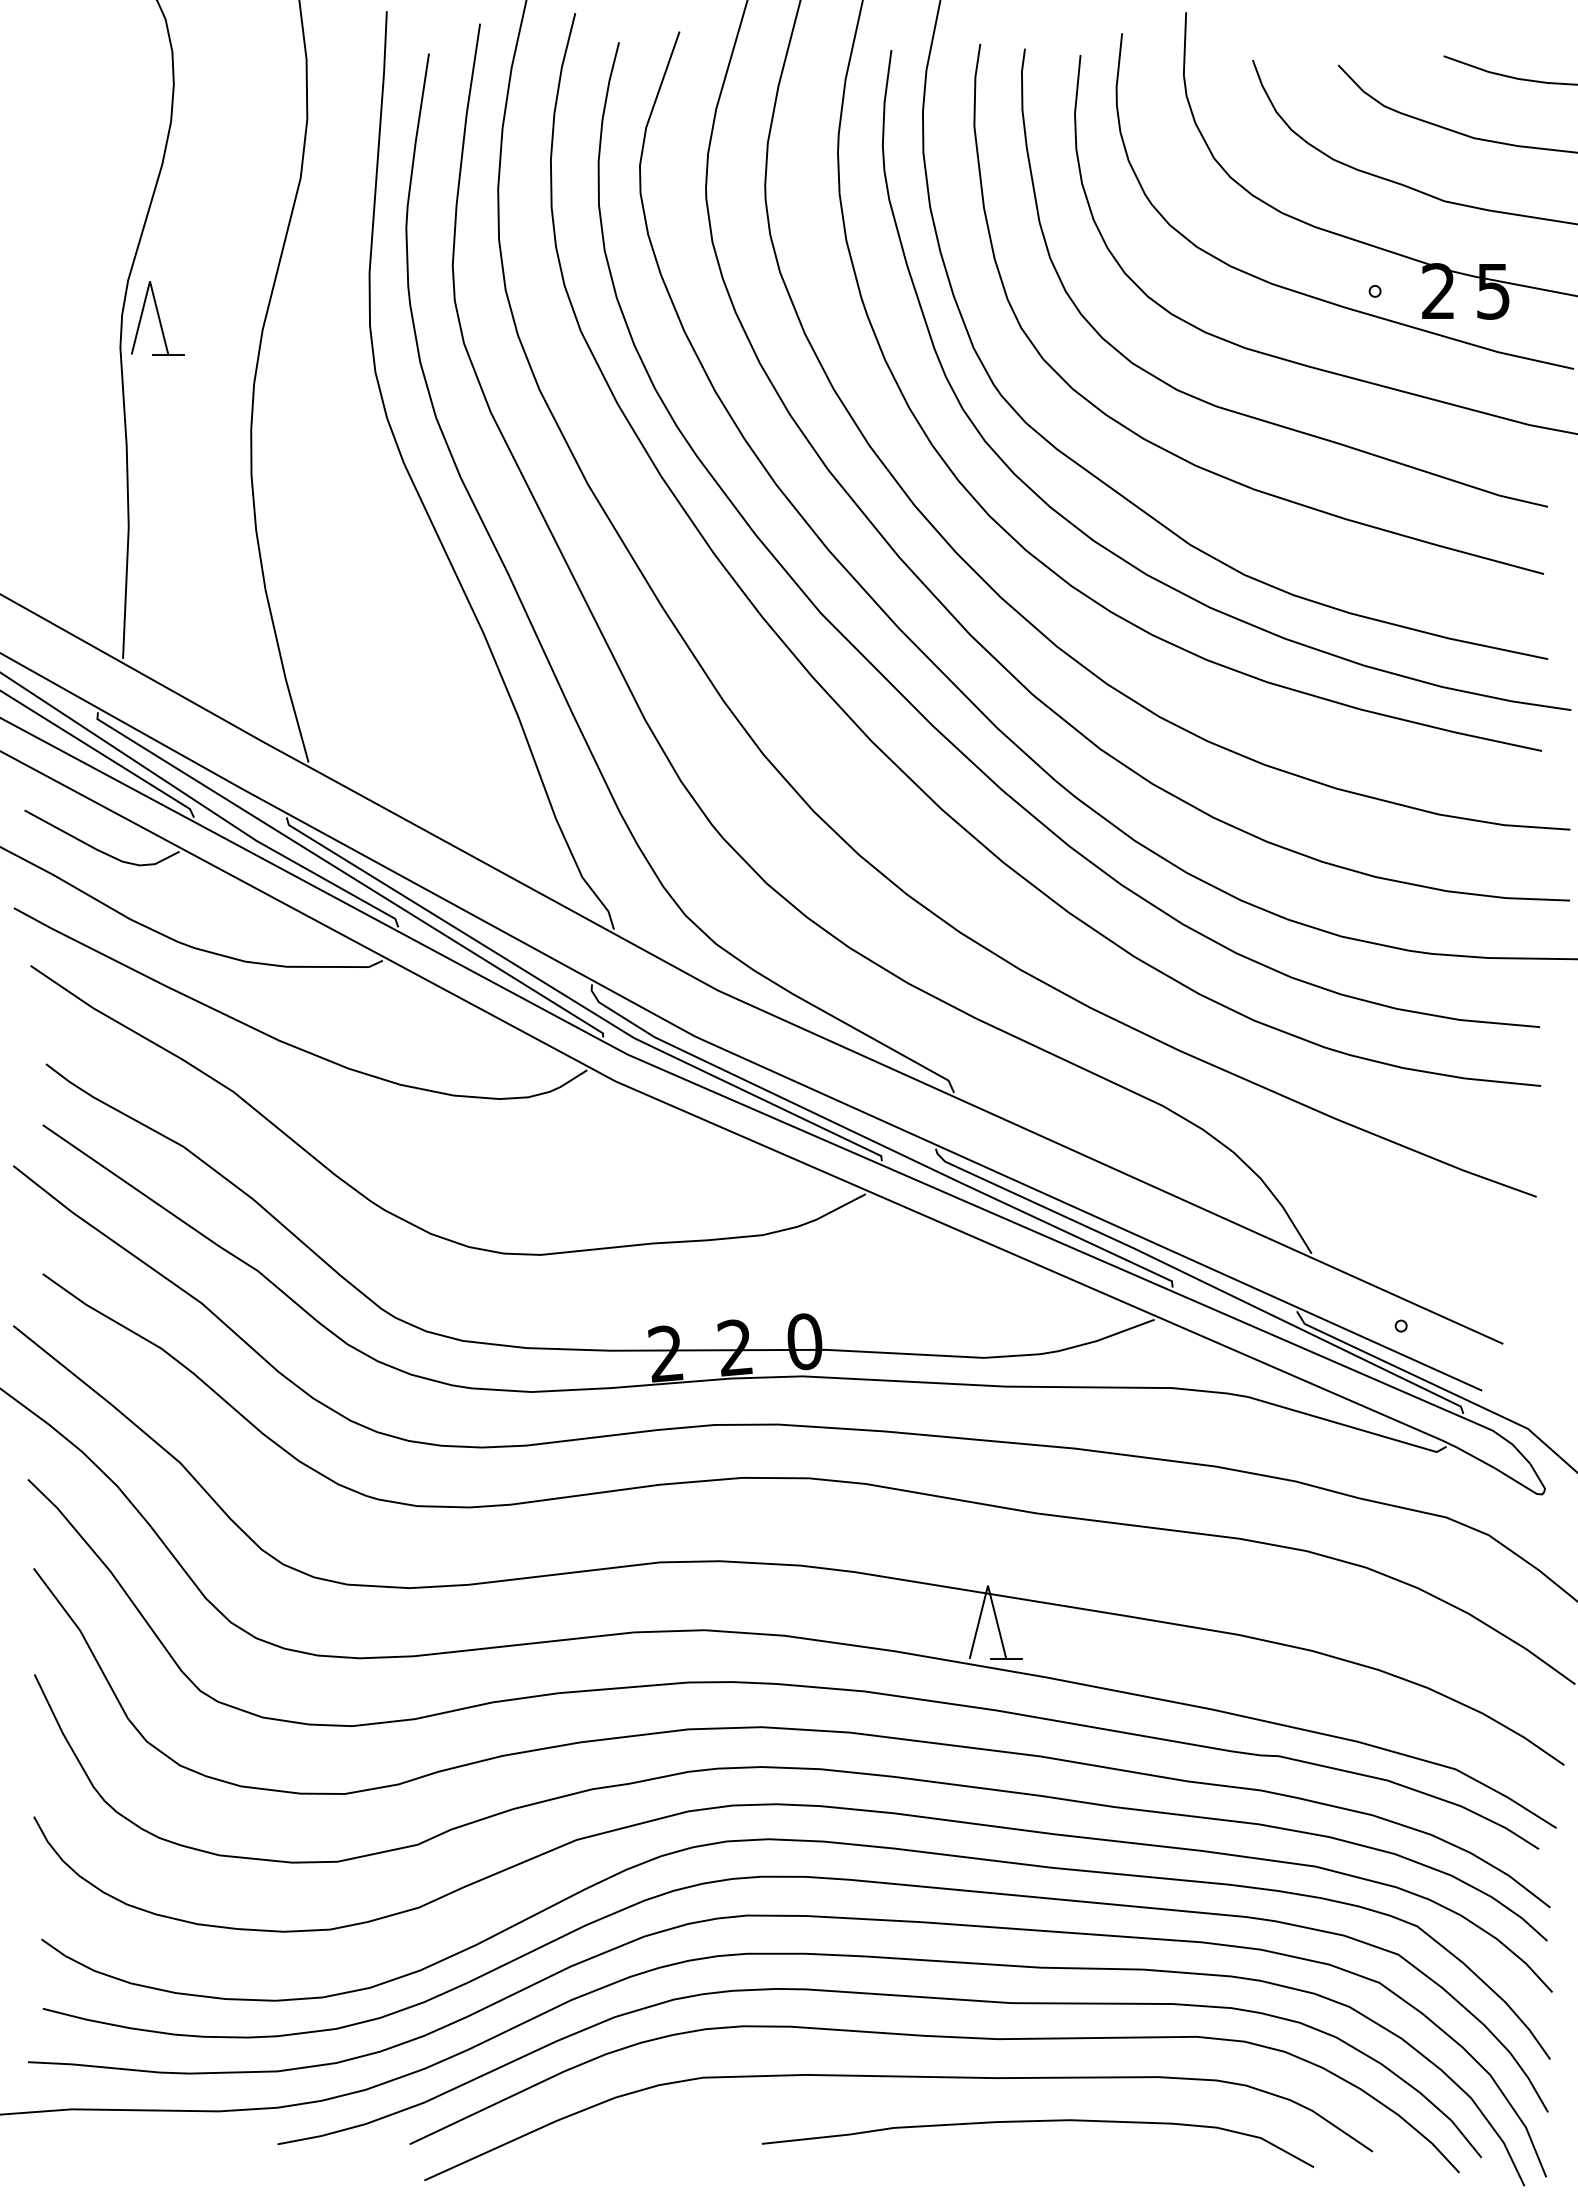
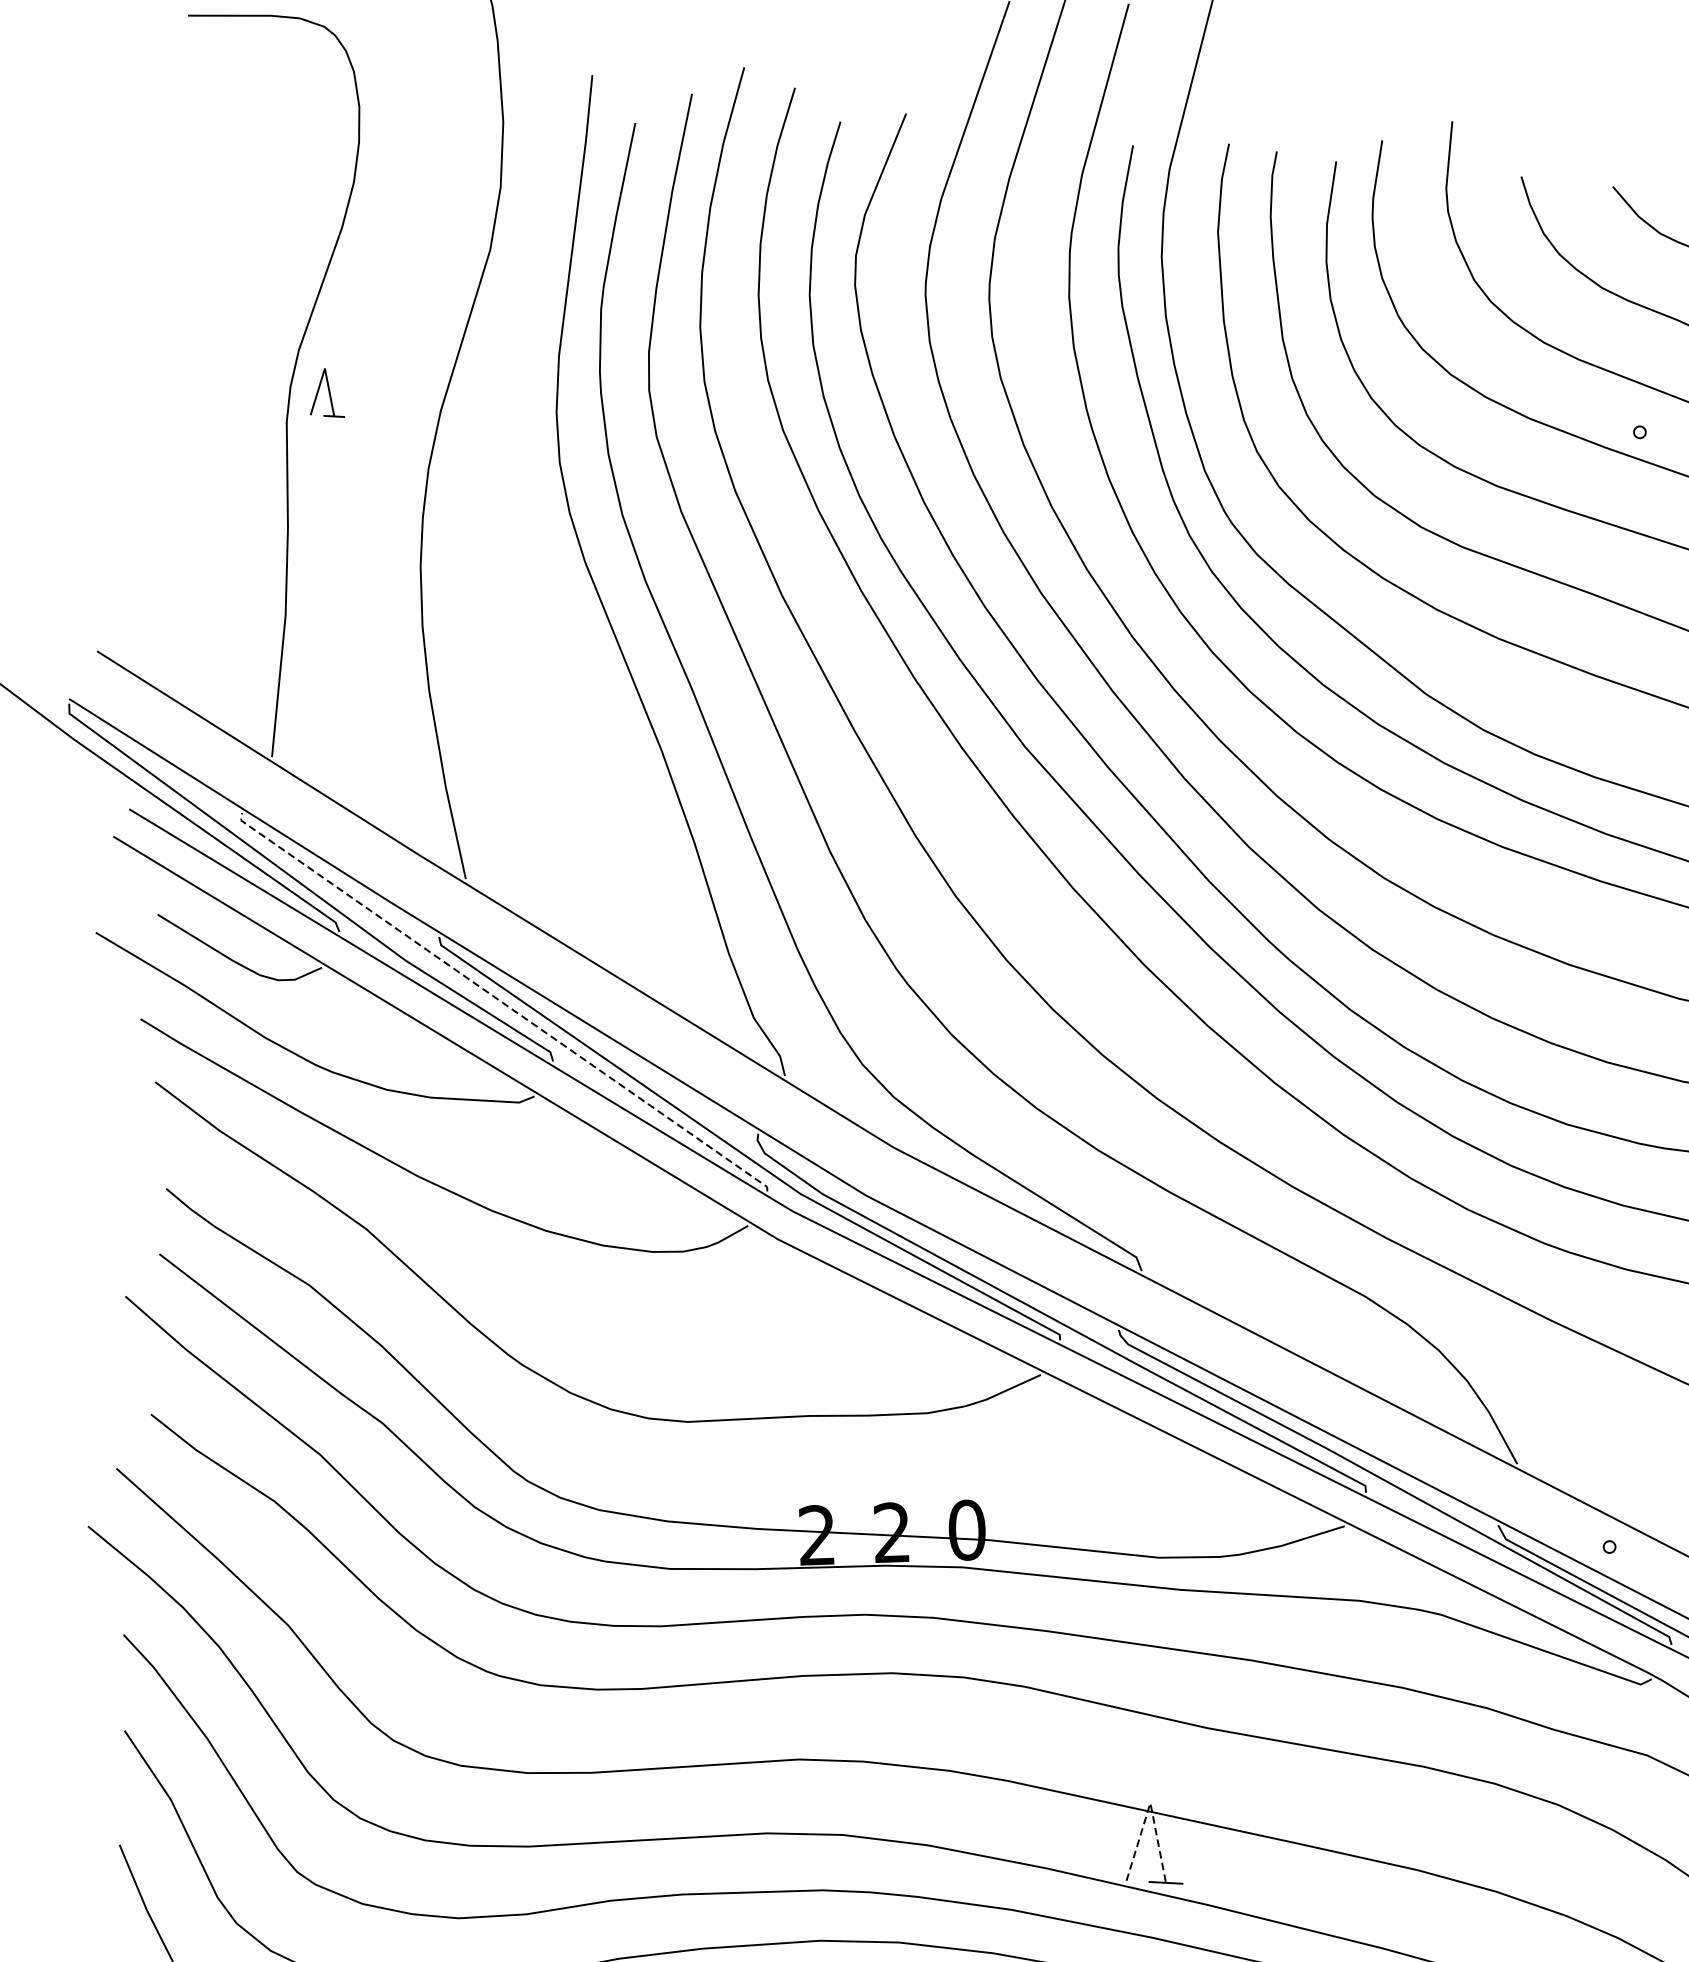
part: (157, 318) -> (328, 392), size x0.6
line: (349, 875) -> (503, 1002), solid -> dashed
line: (987, 1585) -> (1149, 1802), solid -> dashed

